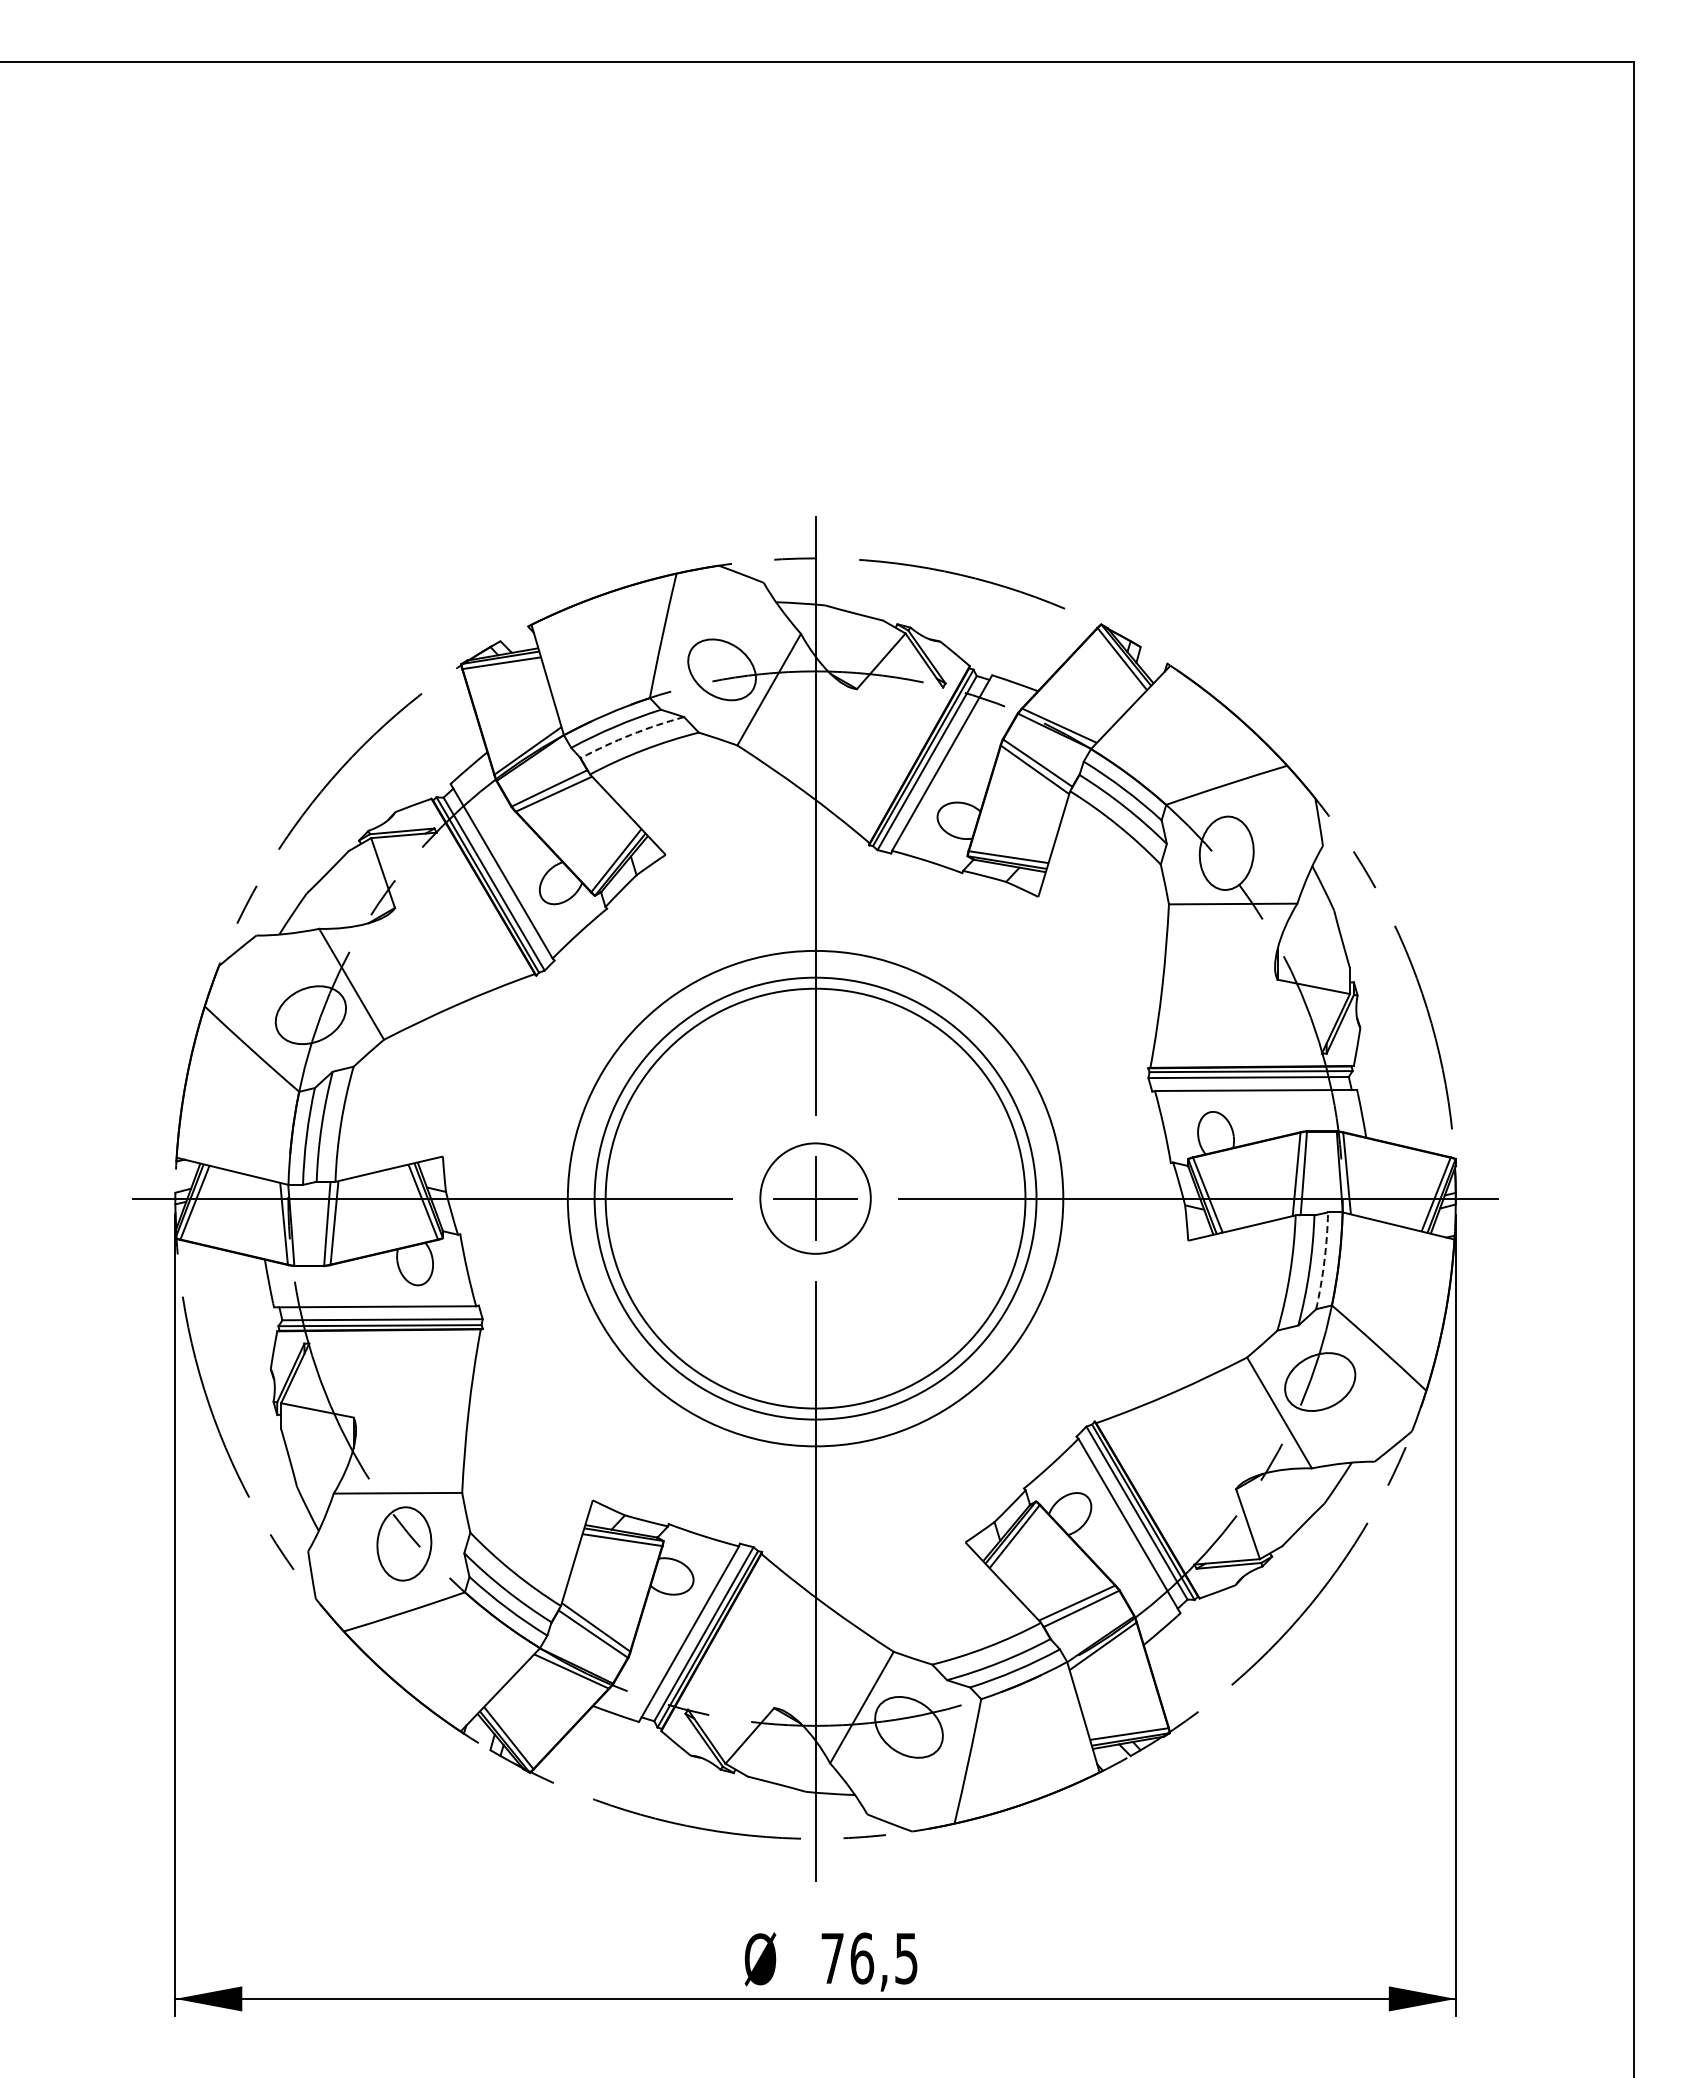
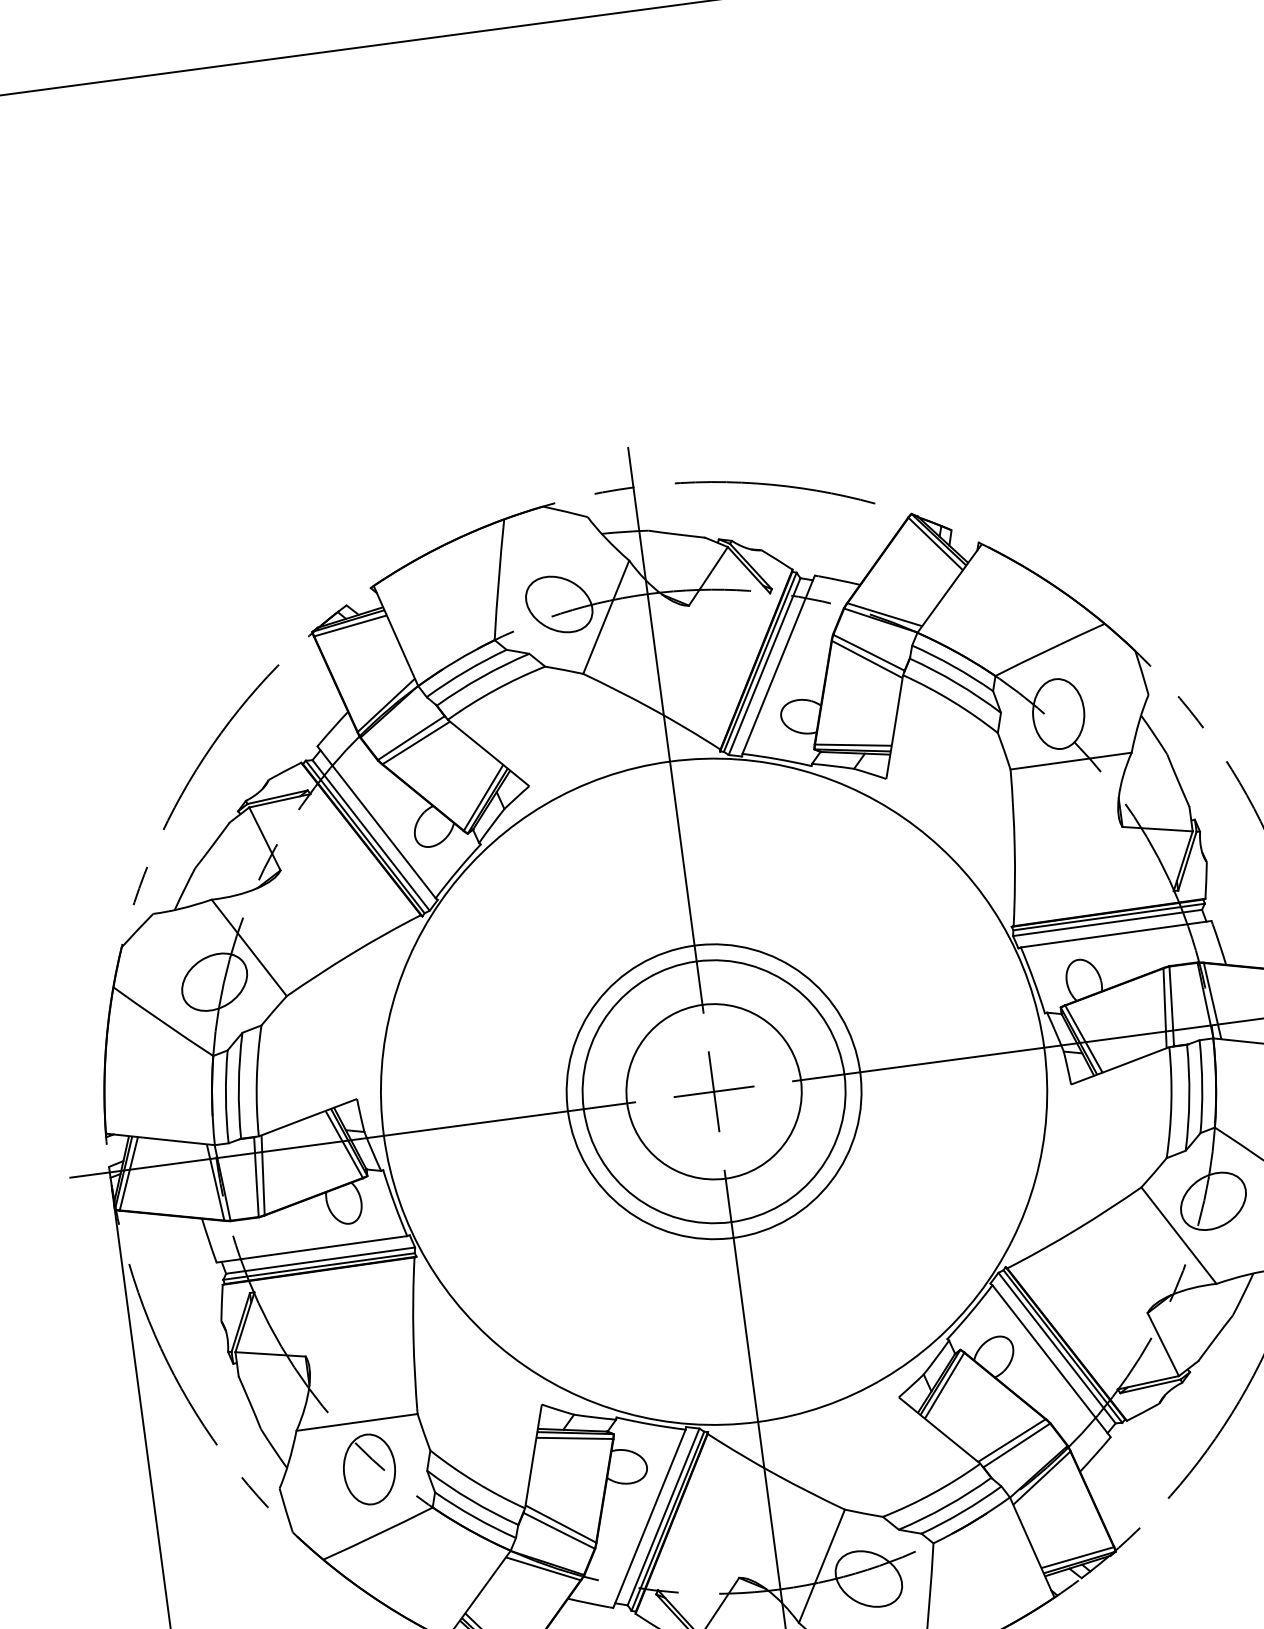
arc: (631, 734) -> (481, 676), dashed -> solid
circle: (815, 1198) -> (714, 1091), size x0.62
circle: (815, 1198) -> (714, 1091), size x0.62
circle: (815, 1198) -> (714, 1091), size x1.67
circle: (815, 1198) -> (714, 1091), size x1.67
arc: (1324, 1261) -> (1202, 1087), dashed -> solid

